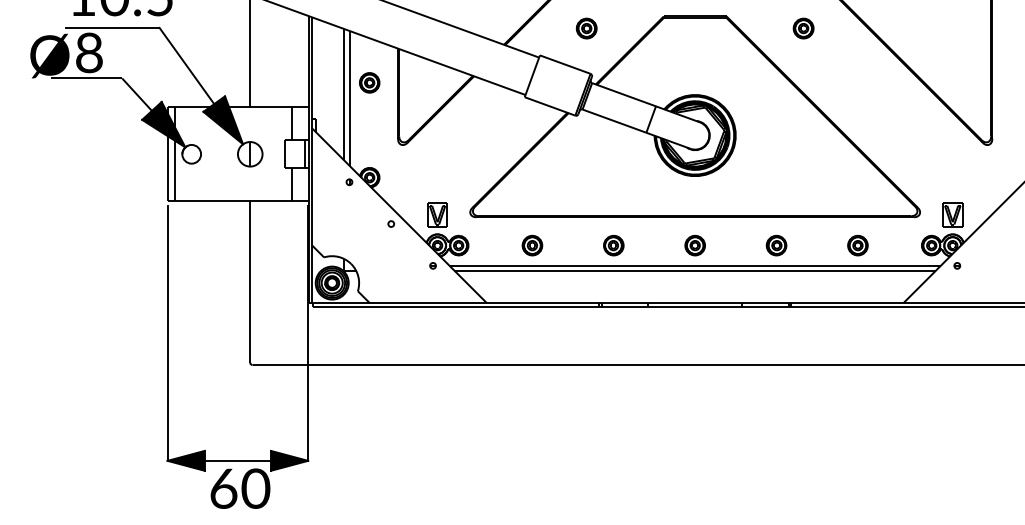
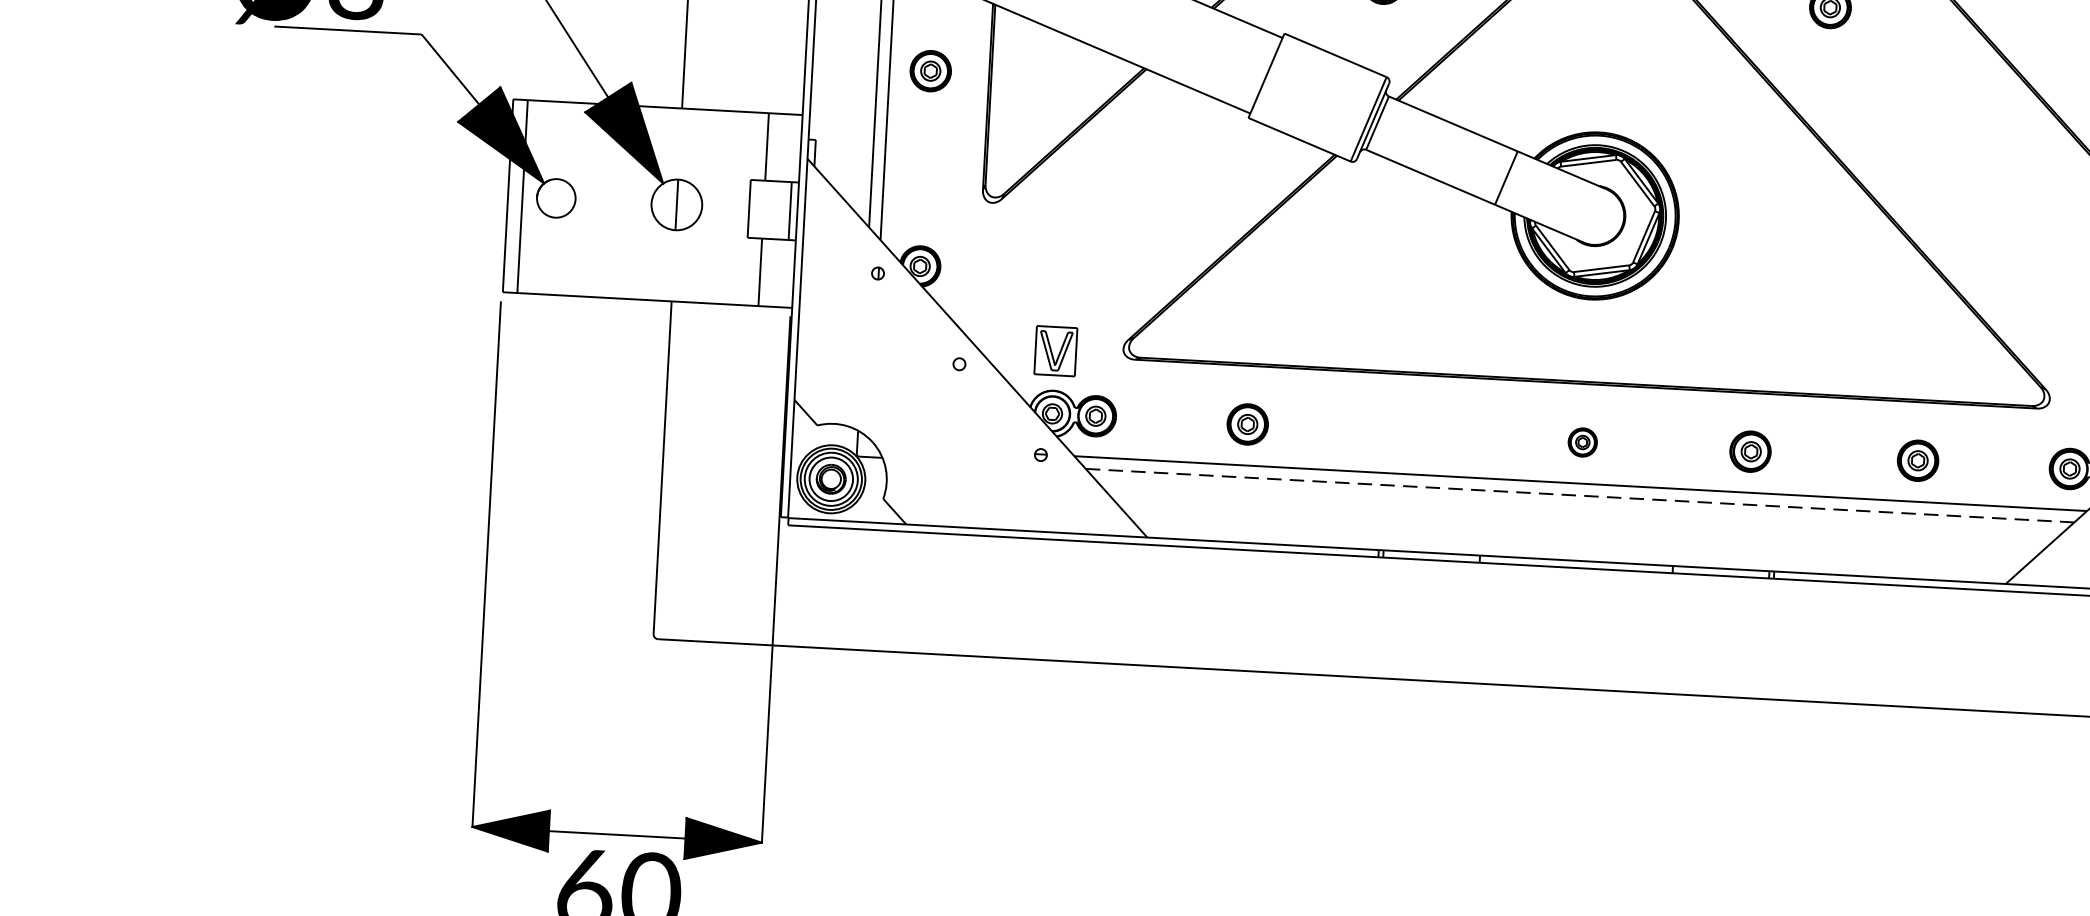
part: (613, 245) -> (1414, 433), removed
part: (694, 245) -> (1581, 442), size x0.7
line: (694, 271) -> (1578, 495), solid -> dashed

